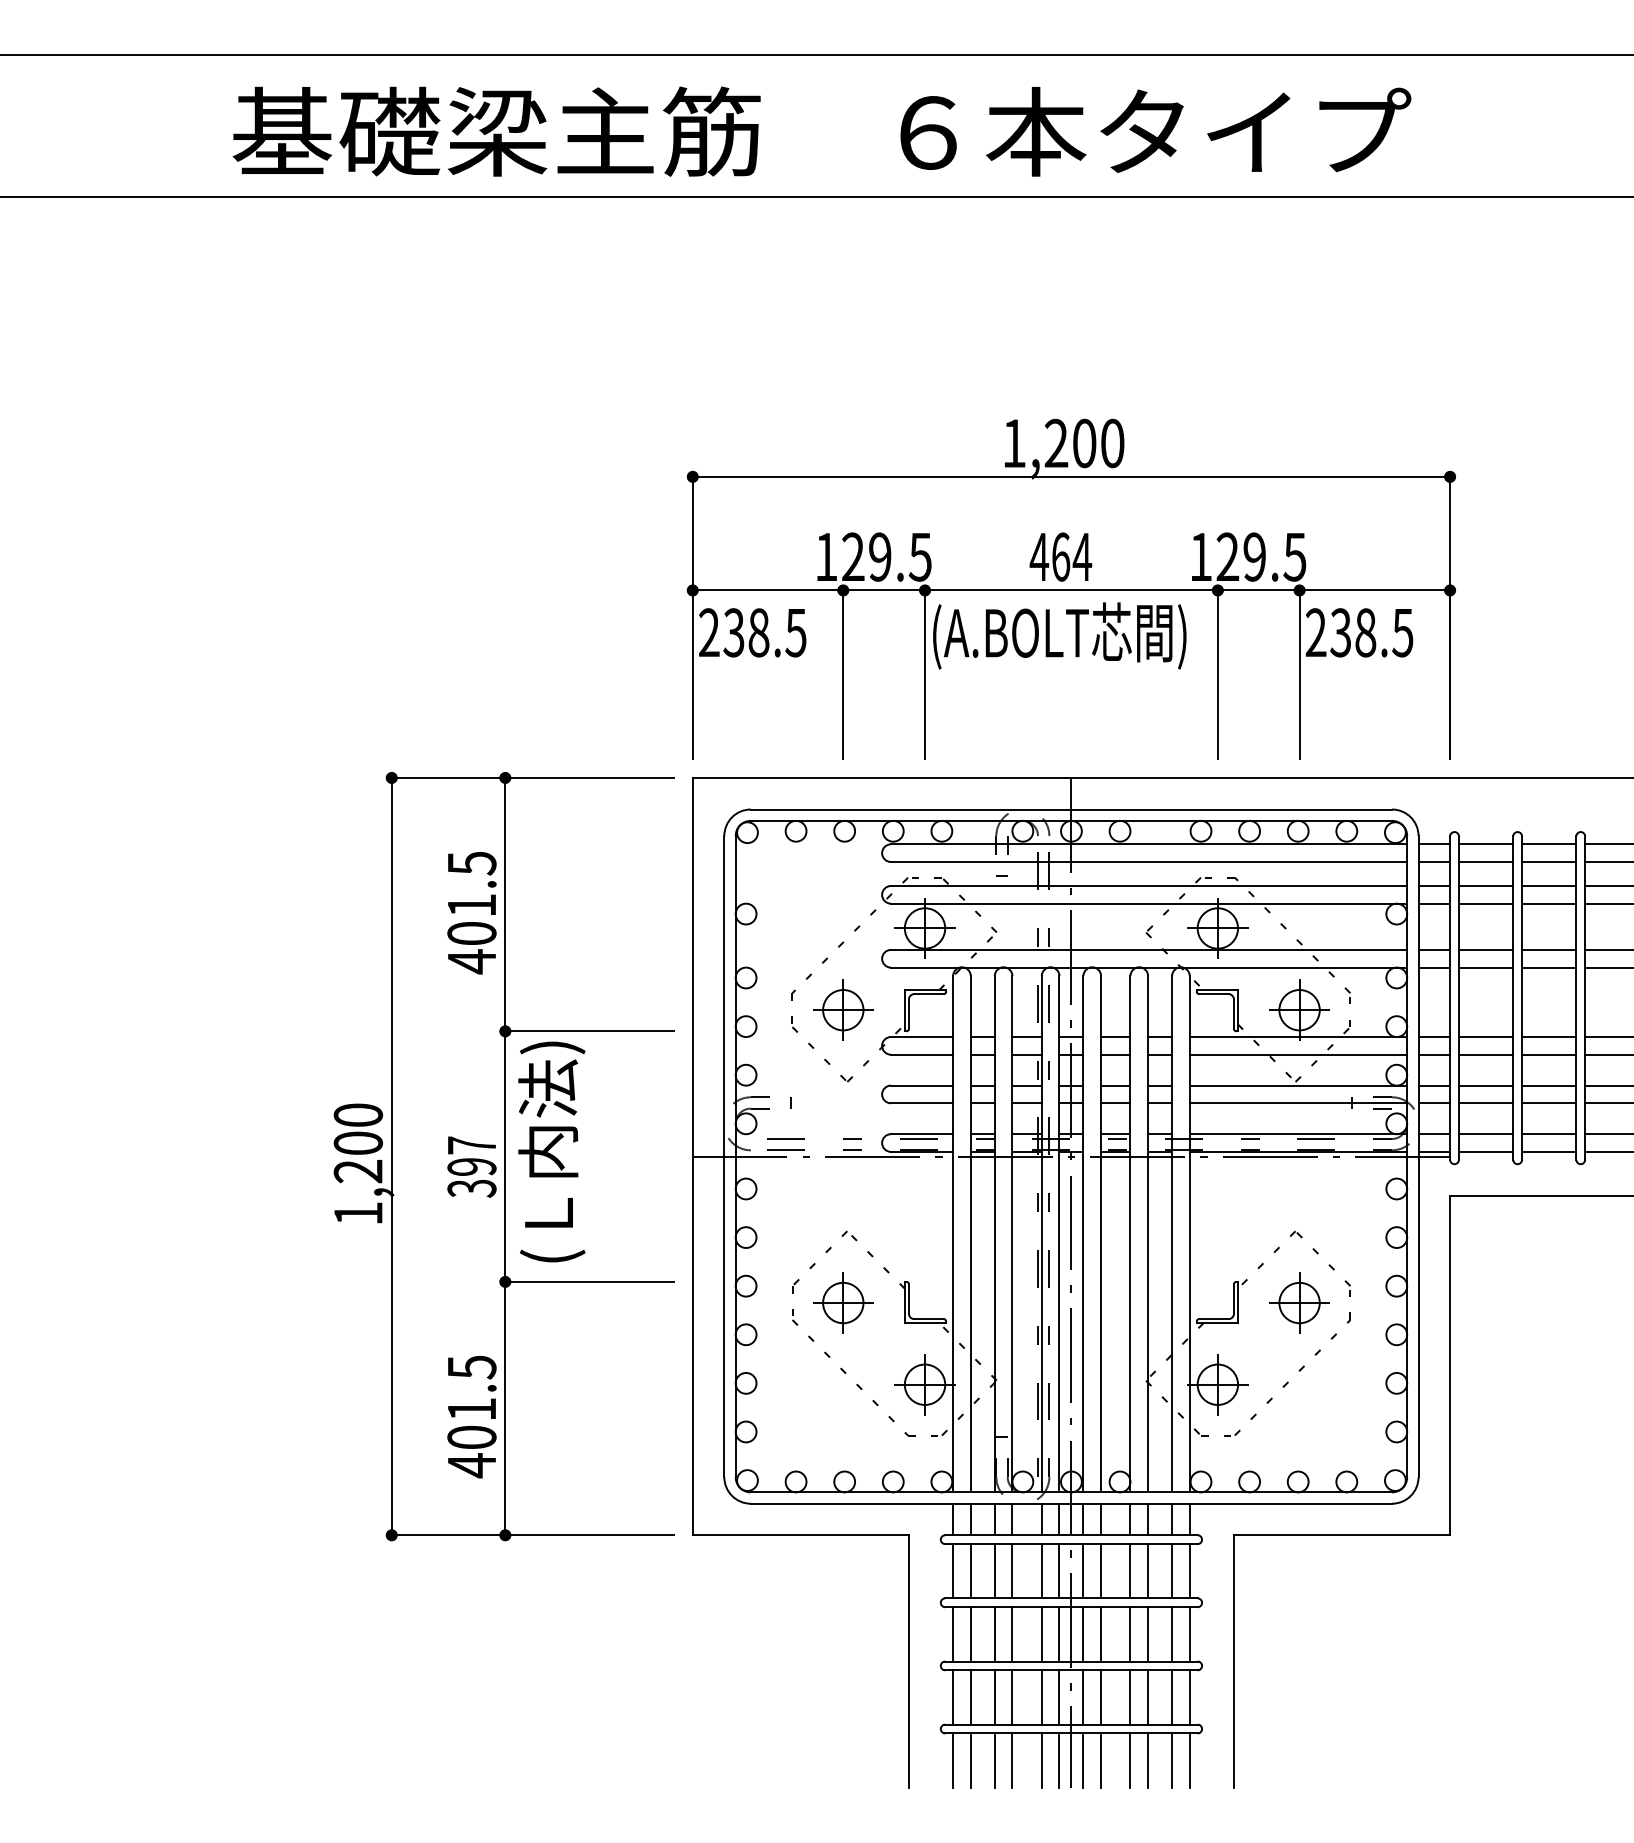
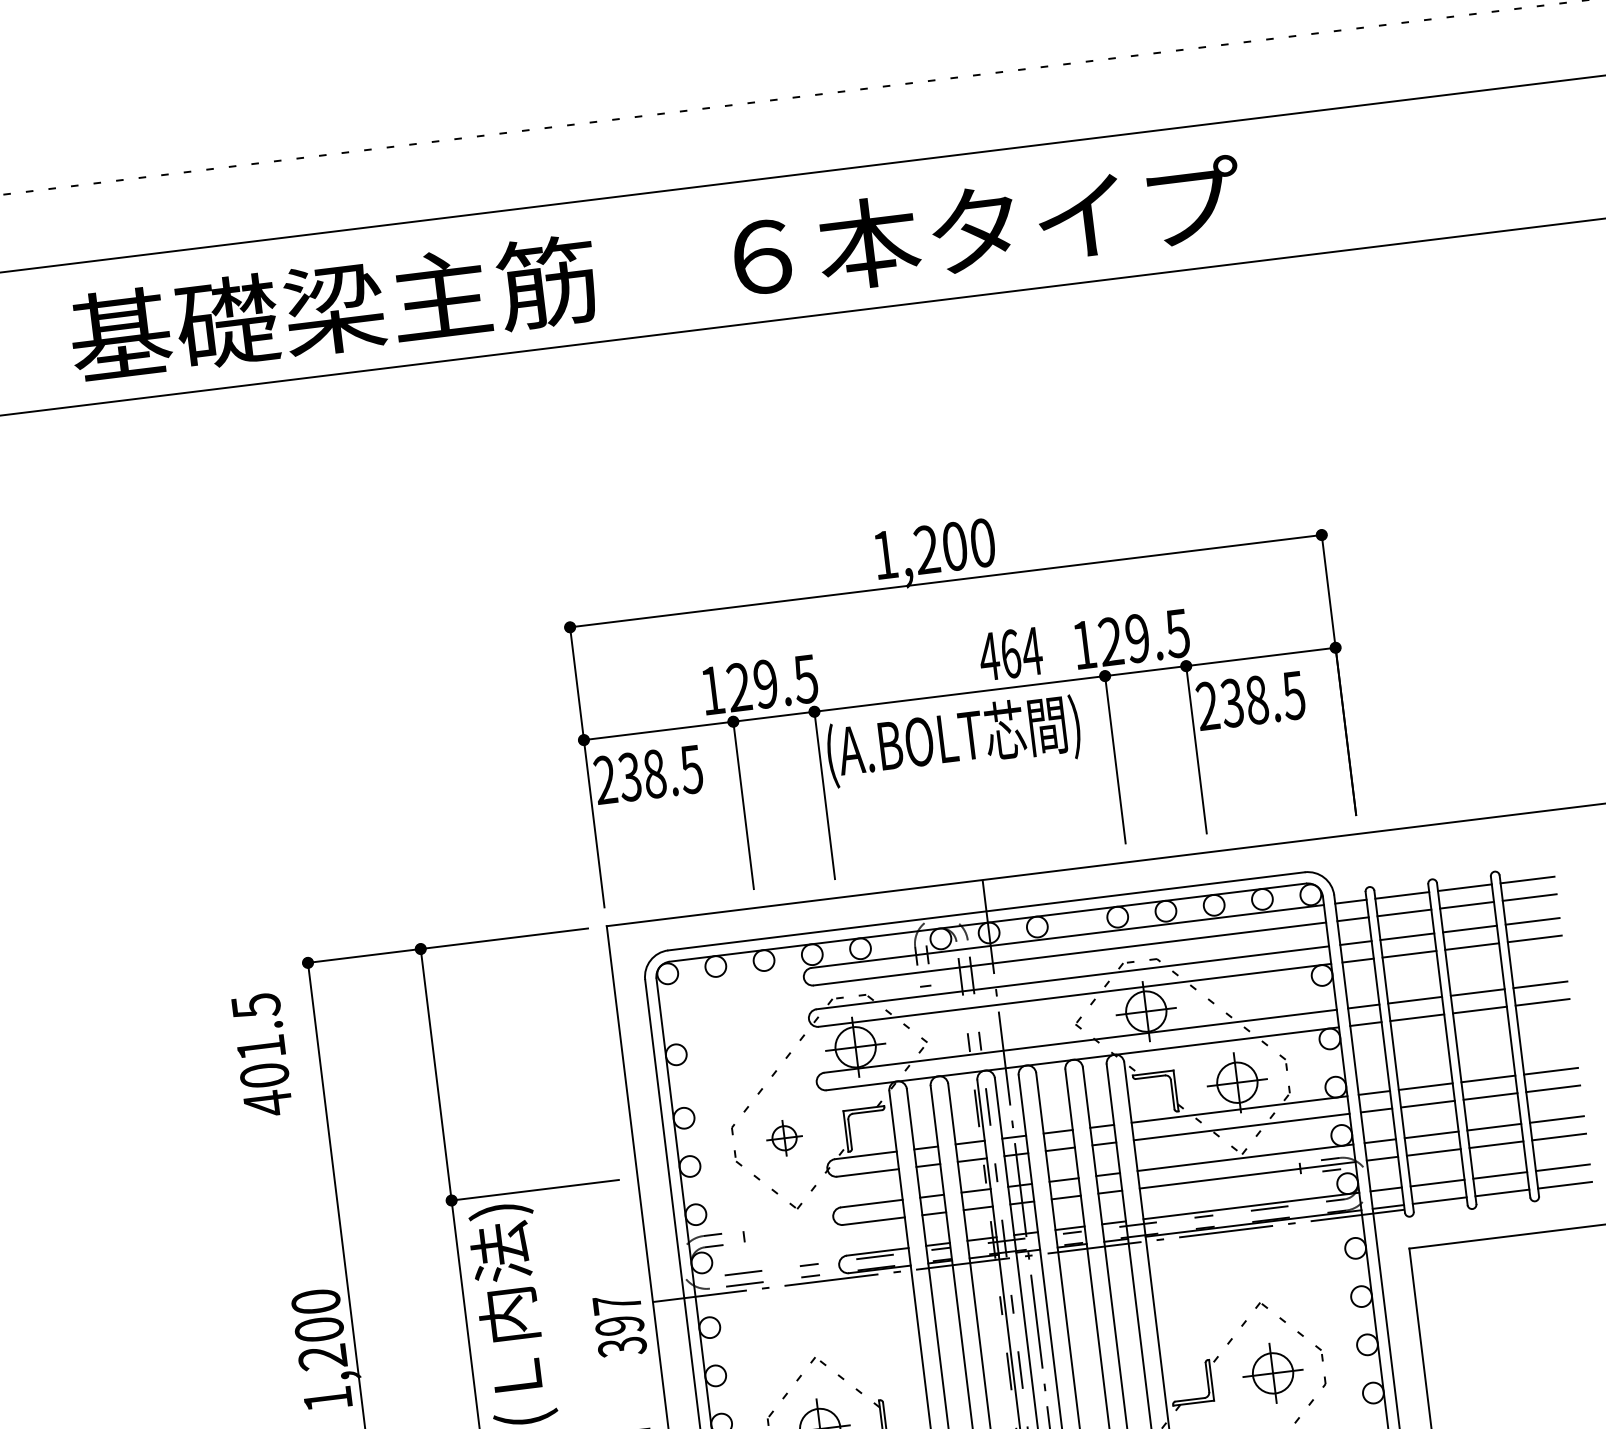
text: (1060, 556) -> (1010, 653), moved
text: (471, 913) -> (261, 1055), moved
part: (843, 1009) -> (784, 1137), size x0.6
text: (471, 1166) -> (619, 1325), moved

